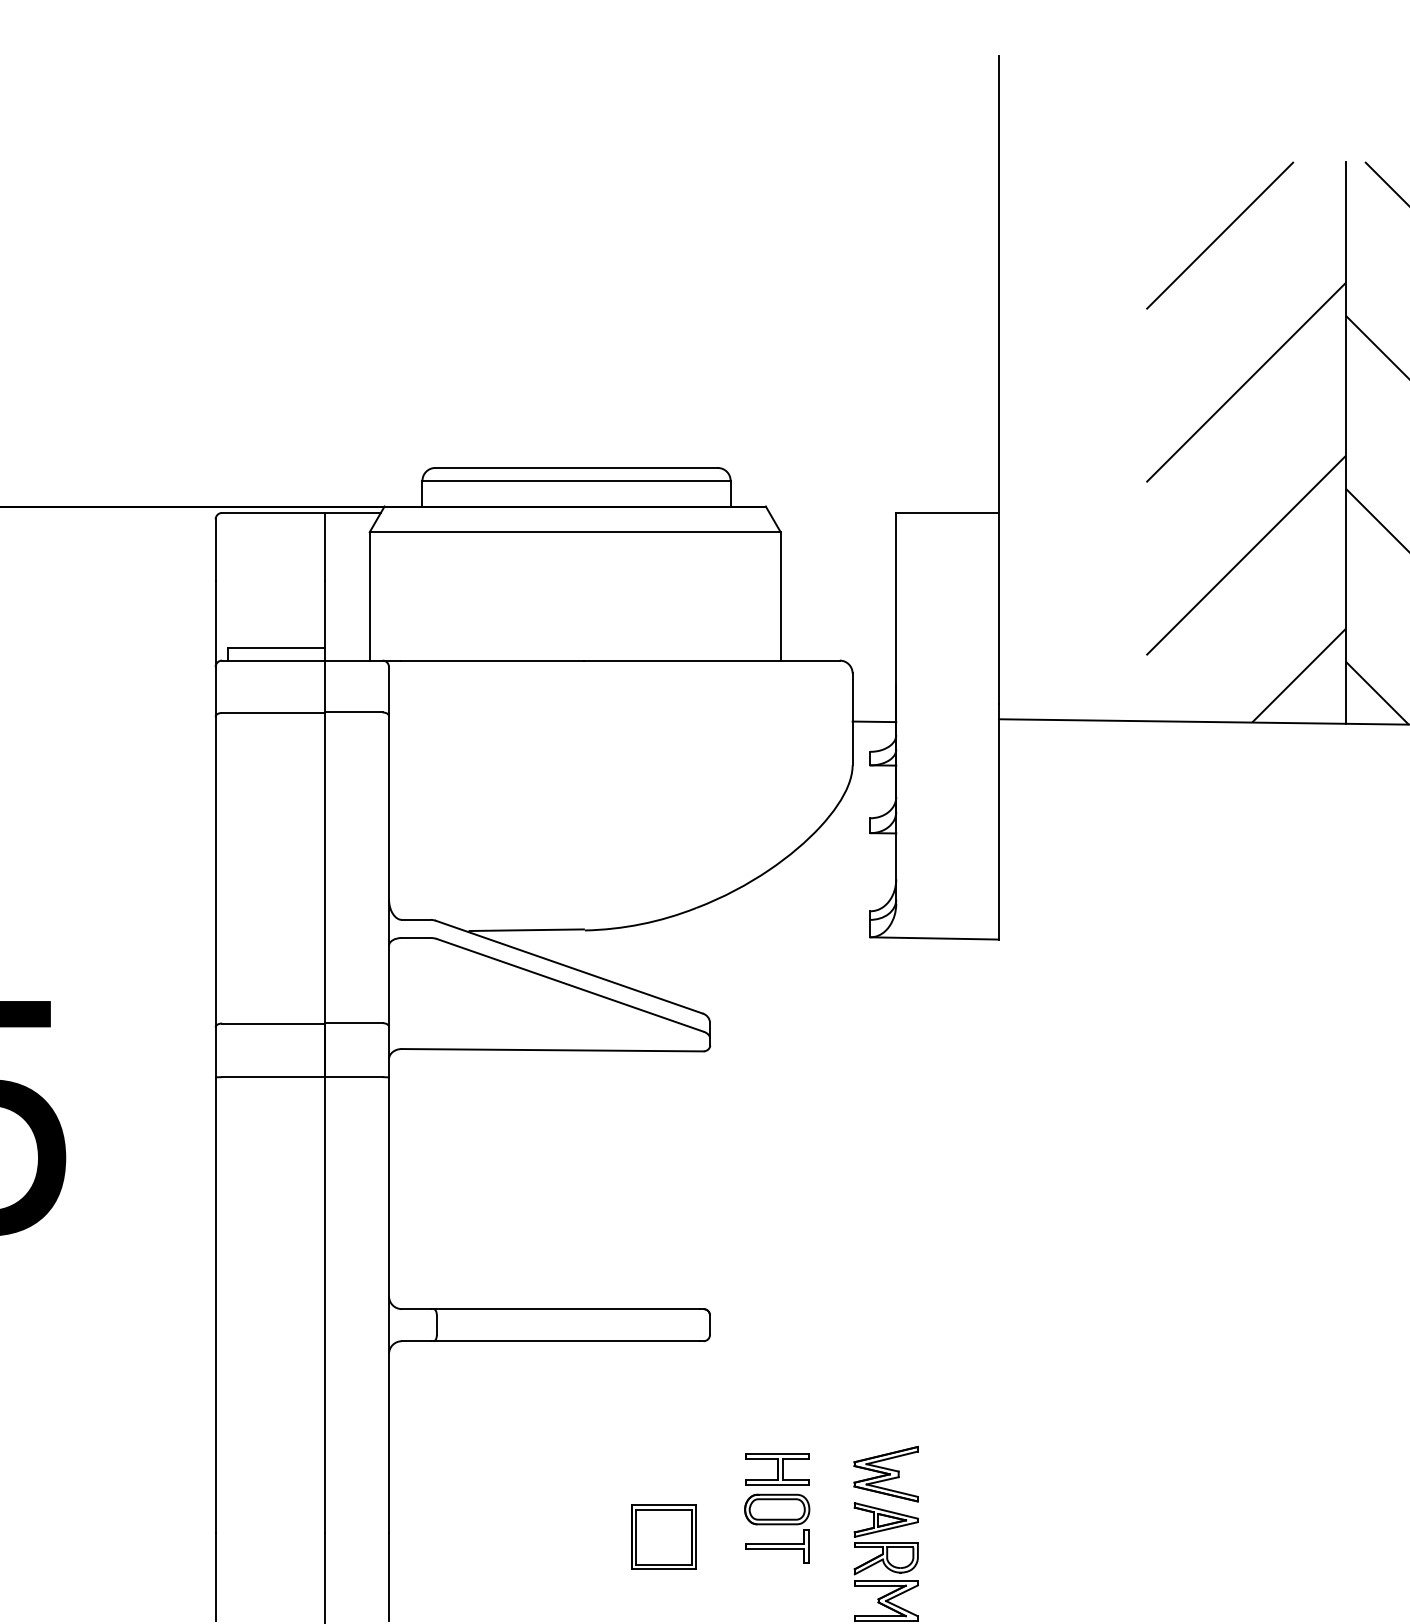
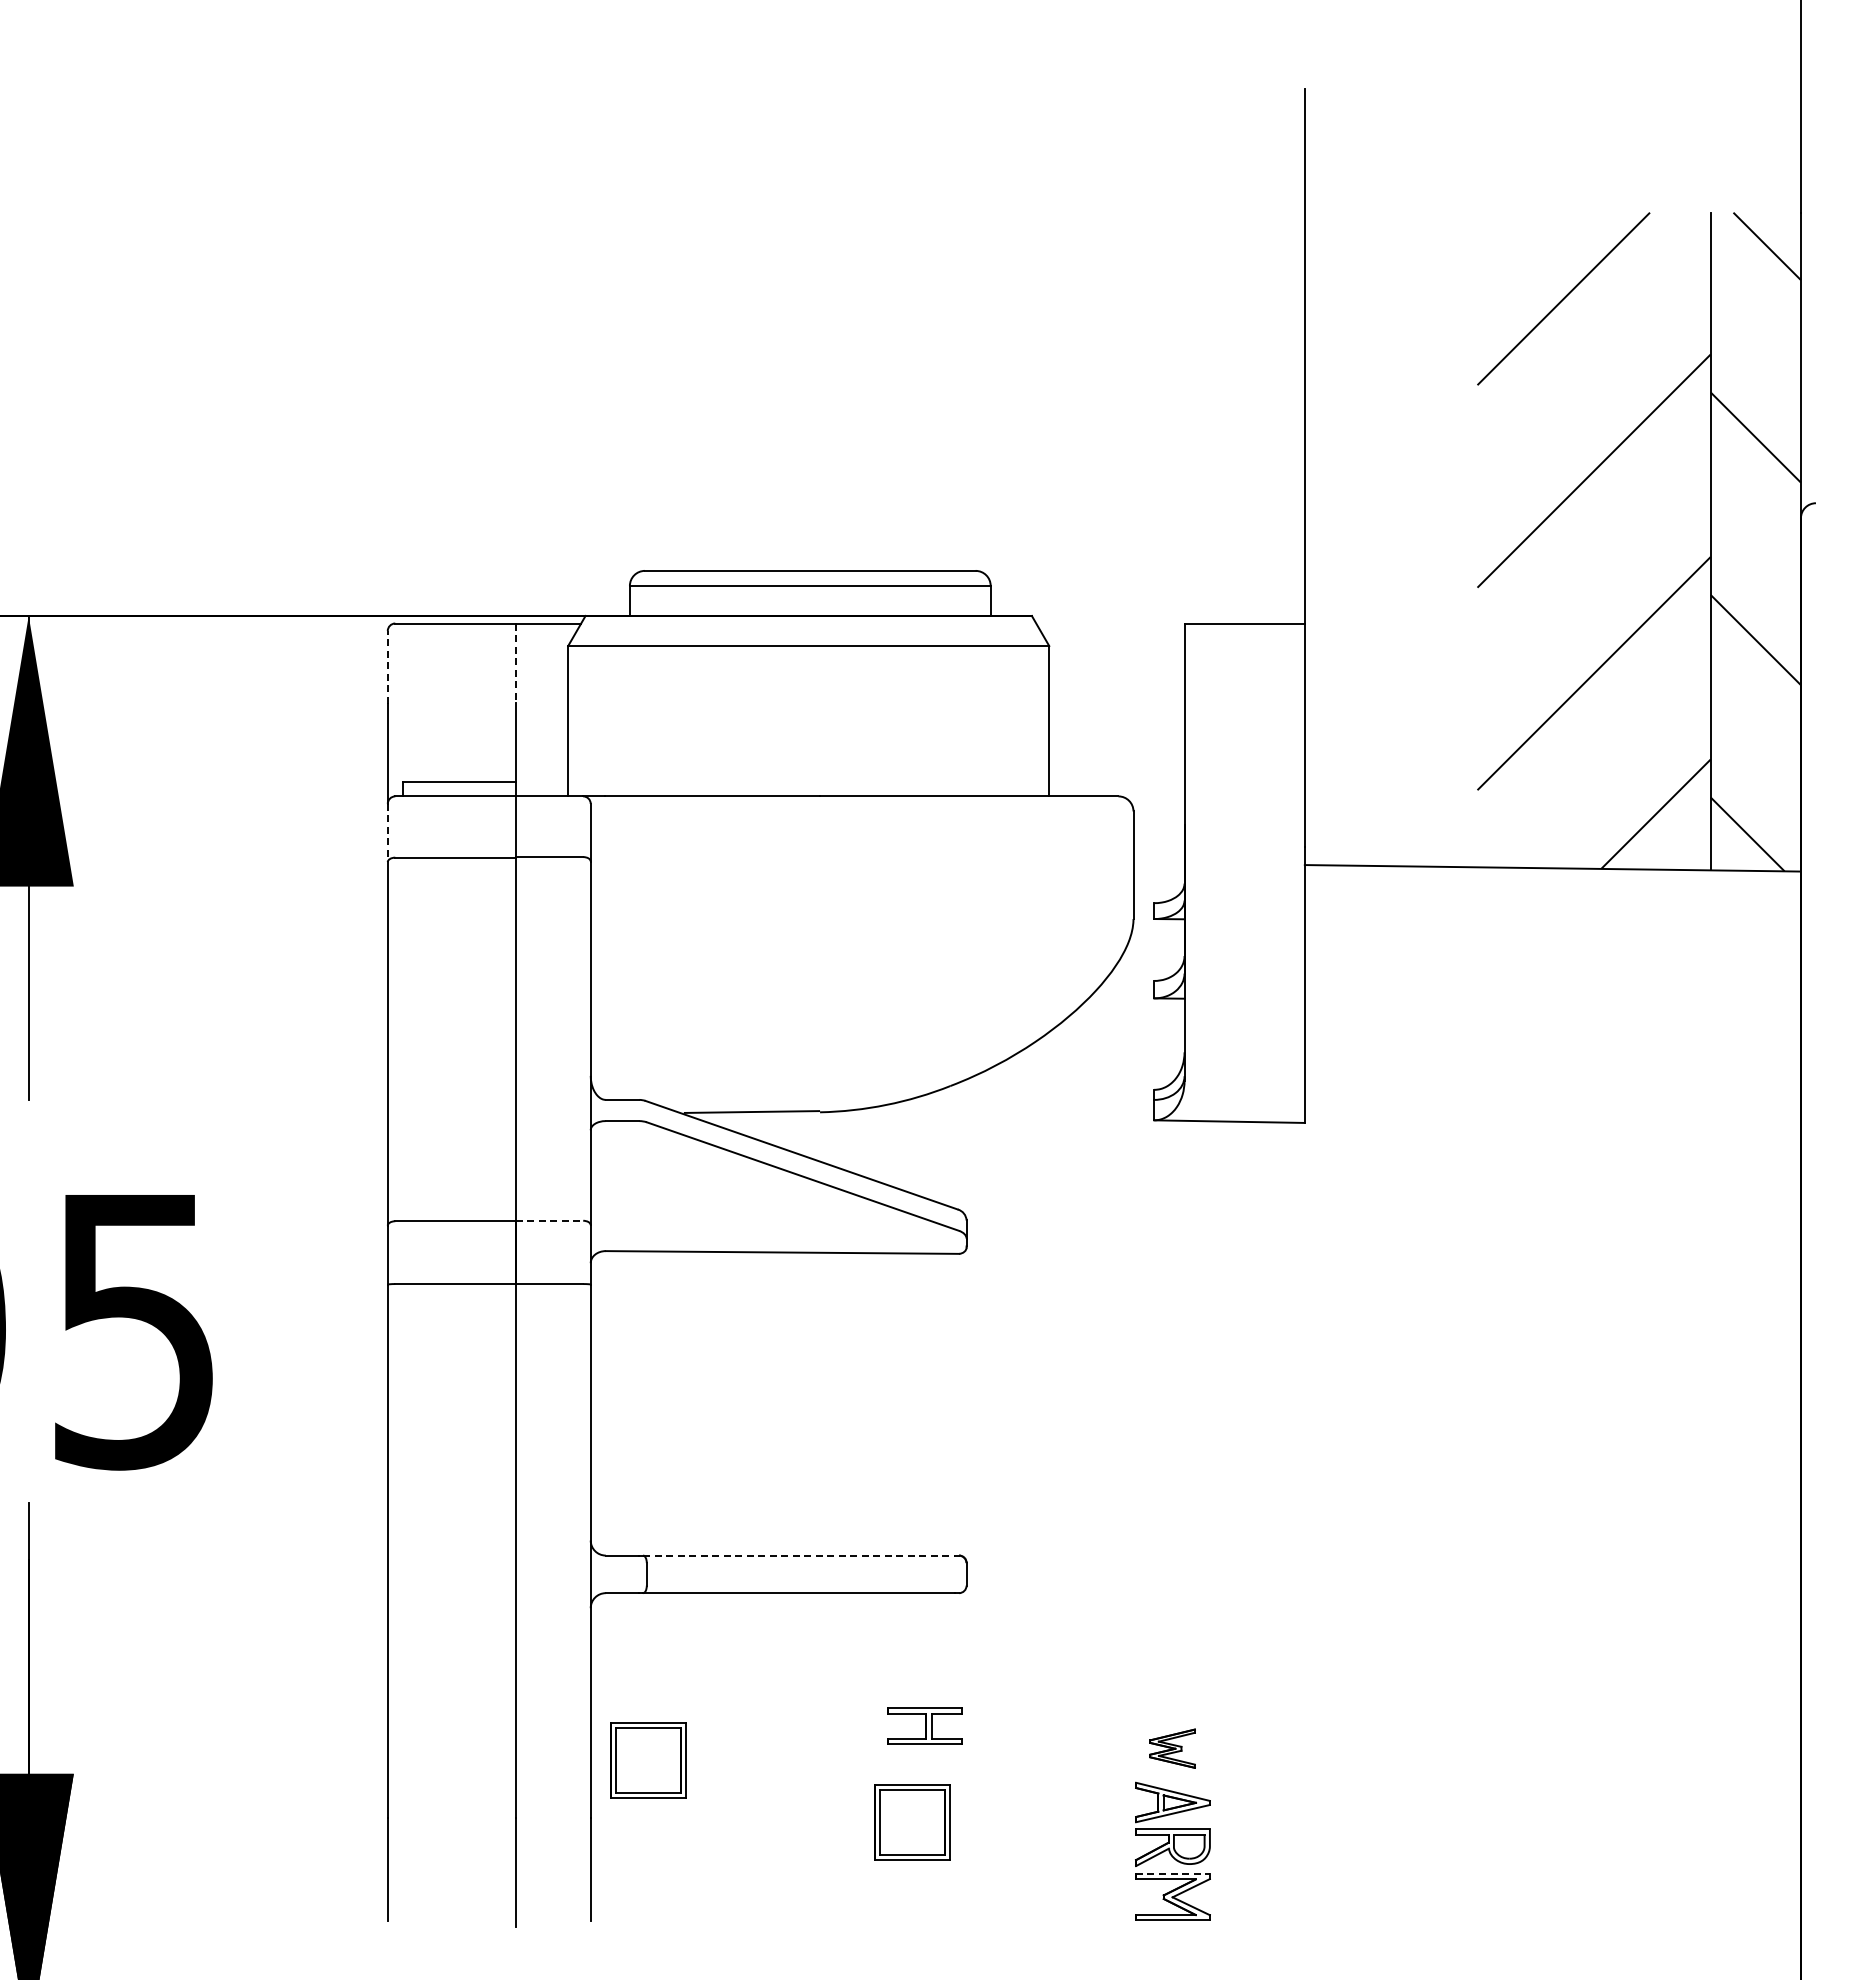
line: (324, 547) -> (515, 663), solid -> dashed
line: (215, 549) -> (387, 666), solid -> dashed
line: (215, 692) -> (387, 833), solid -> dashed
line: (873, 721) -> (1158, 867), removed
line: (353, 1022) -> (549, 1220), solid -> dashed
line: (567, 1309) -> (799, 1555), solid -> dashed
part: (776, 1468) -> (924, 1725), moved
part: (885, 1473) -> (1172, 1748), size x0.6
part: (438, 1484) -> (648, 1760), added
part: (776, 1528) -> (1044, 1812), removed
line: (885, 1580) -> (1172, 1873), solid -> dashed

